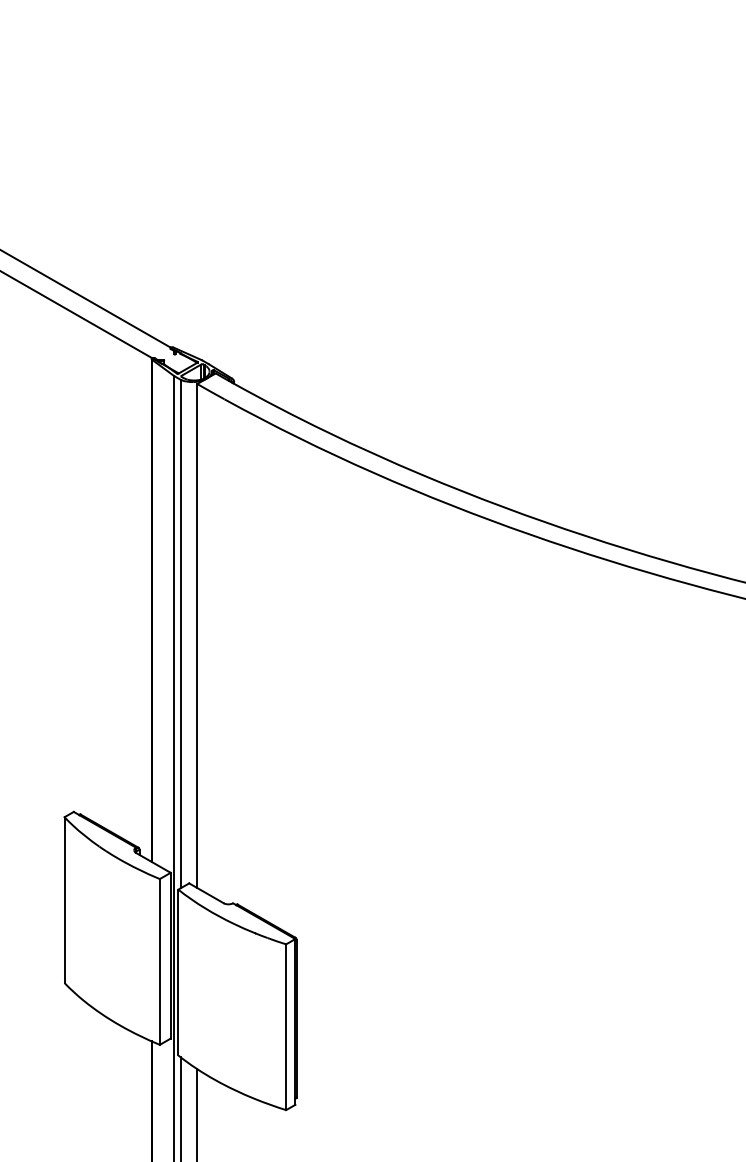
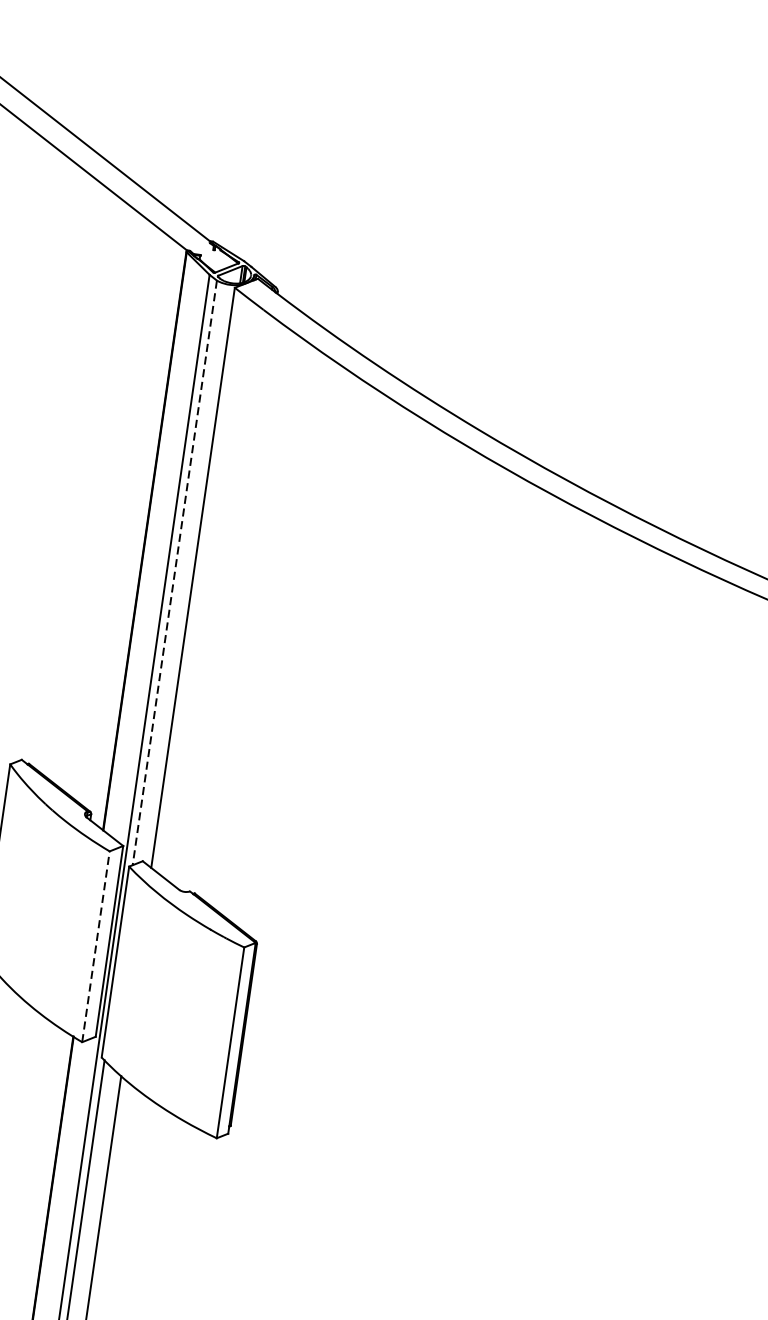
line: (181, 634) -> (175, 573), solid -> dashed
line: (159, 961) -> (95, 946), solid -> dashed

